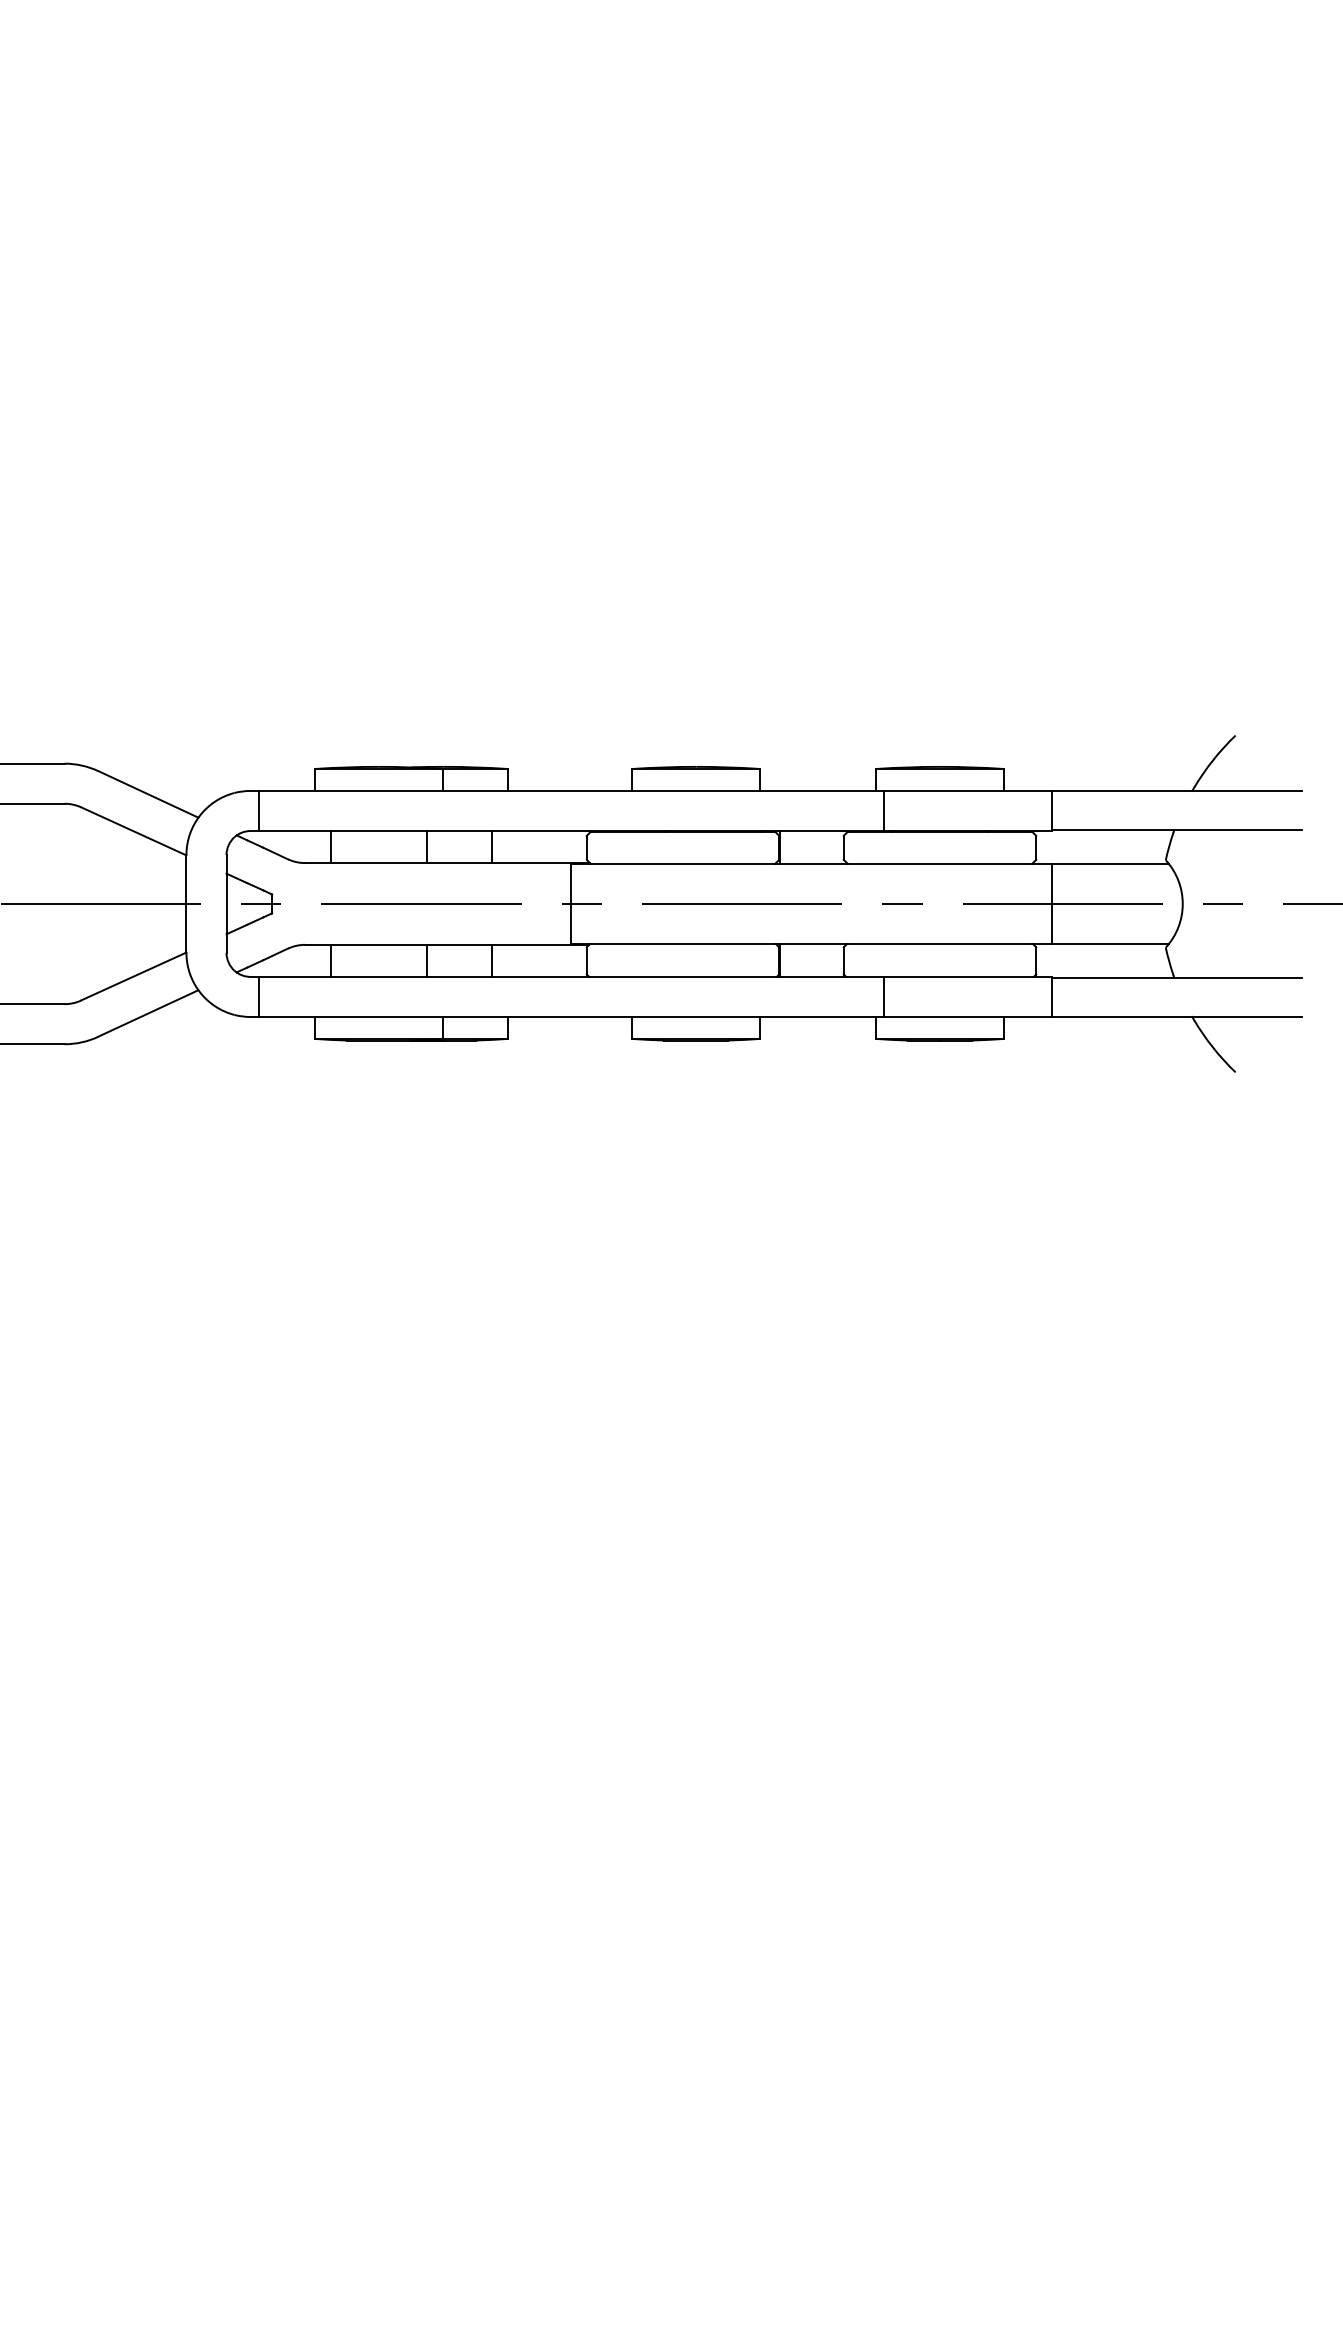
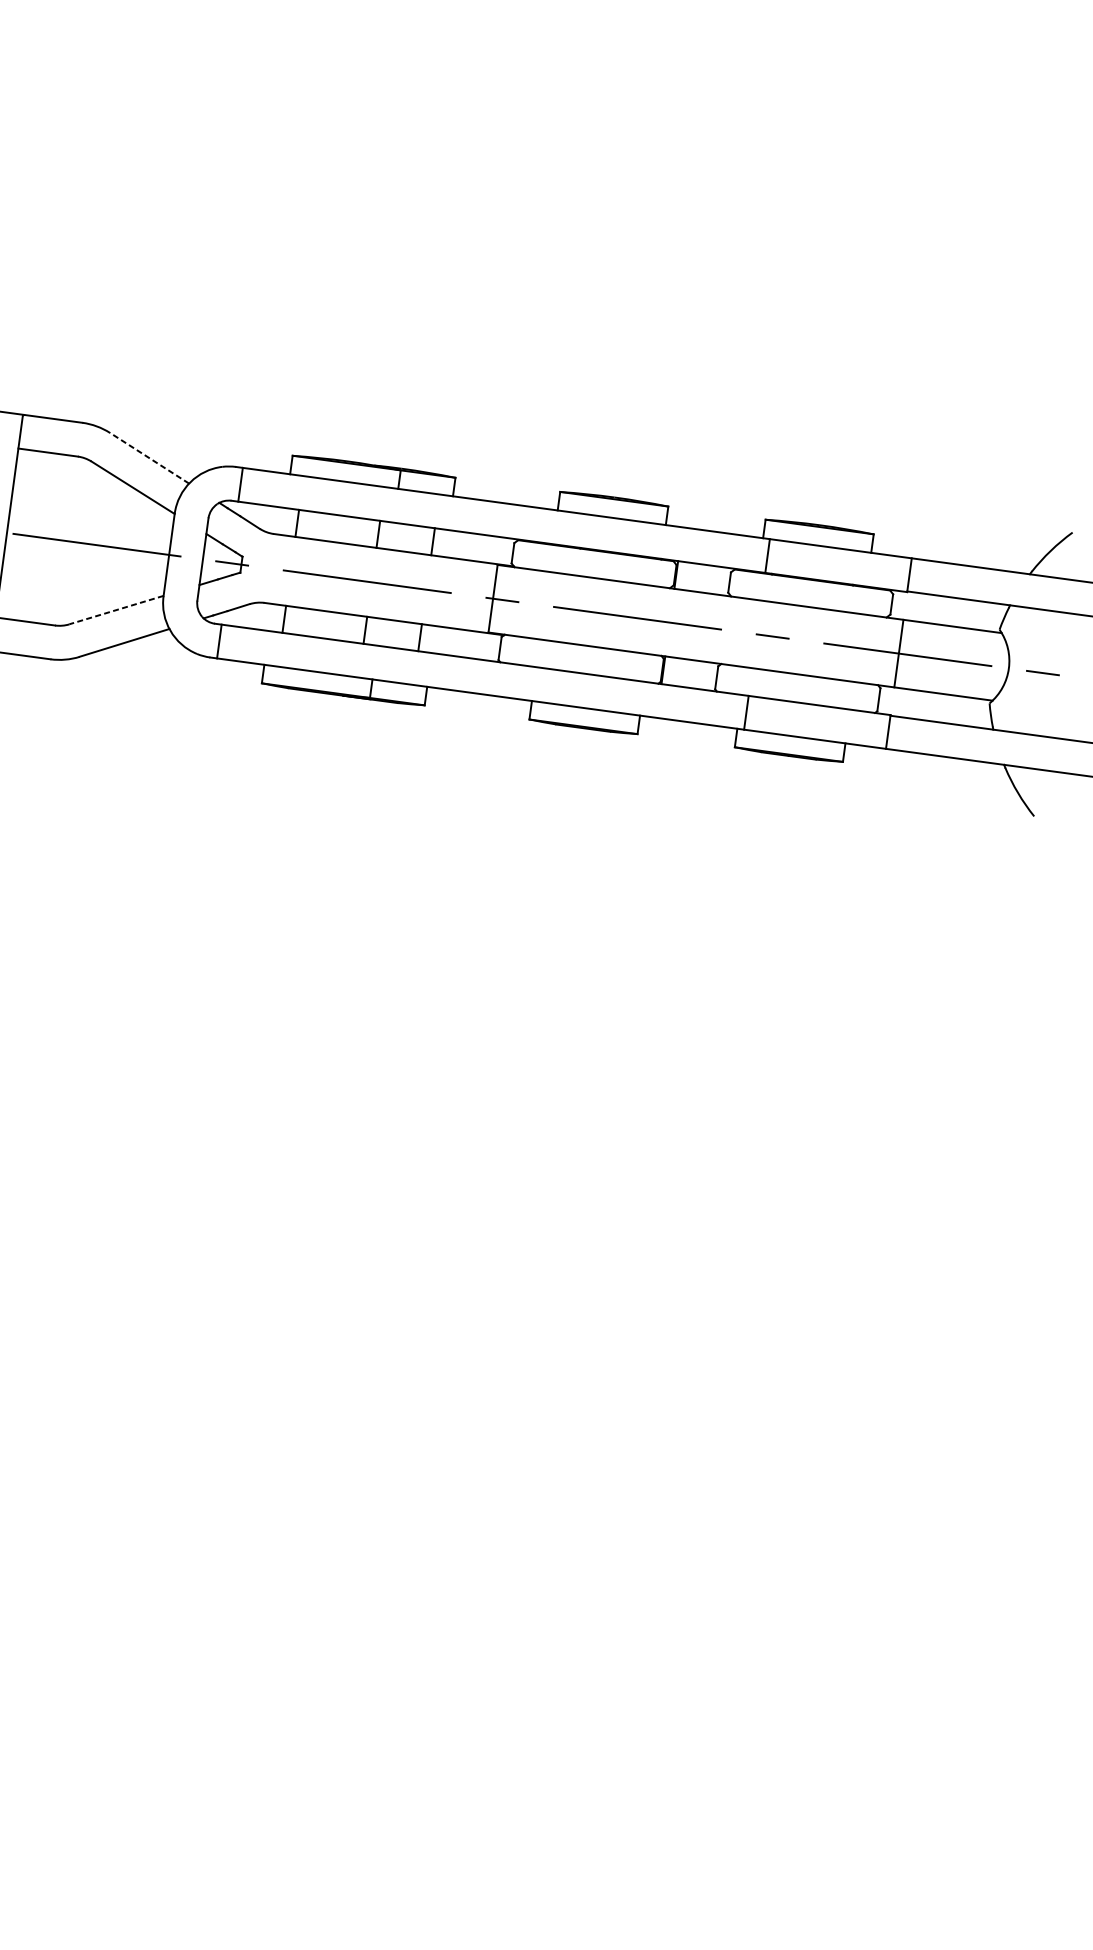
line: (147, 794) -> (148, 458), solid -> dashed
line: (133, 976) -> (116, 610), solid -> dashed

